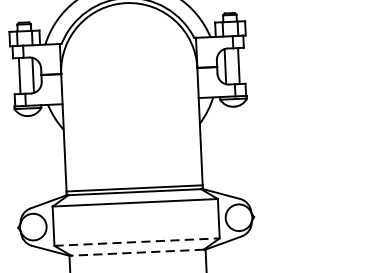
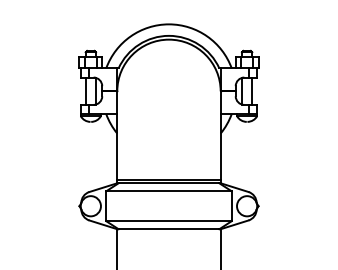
line: (136, 242) -> (168, 221), dashed -> solid
line: (136, 253) -> (168, 229), dashed -> solid

